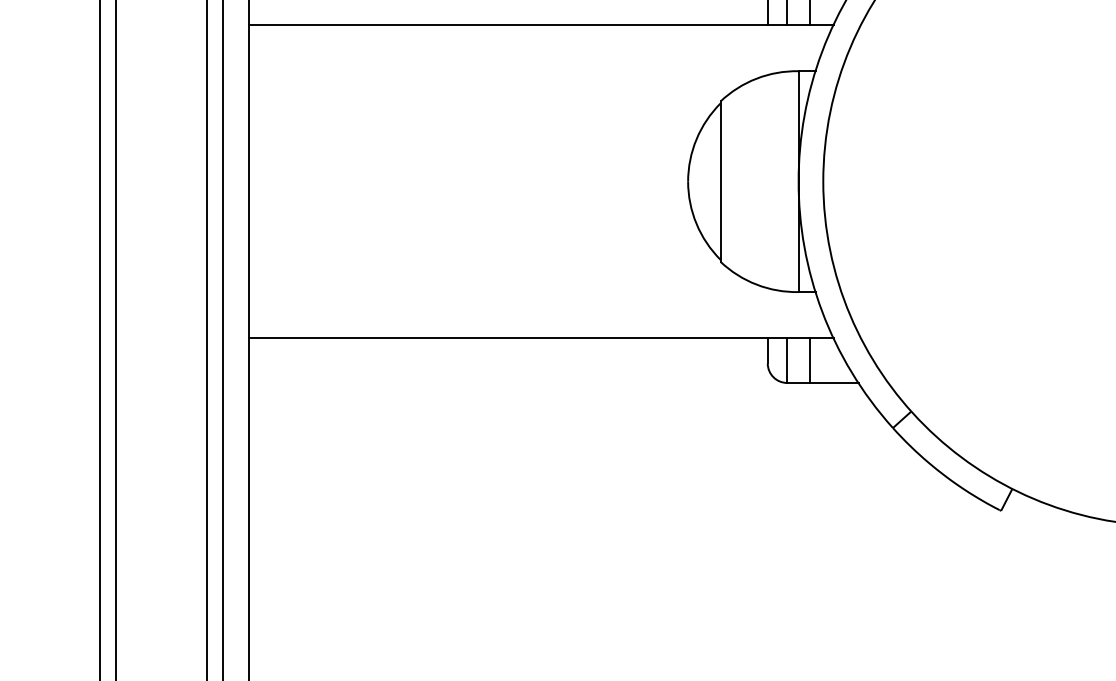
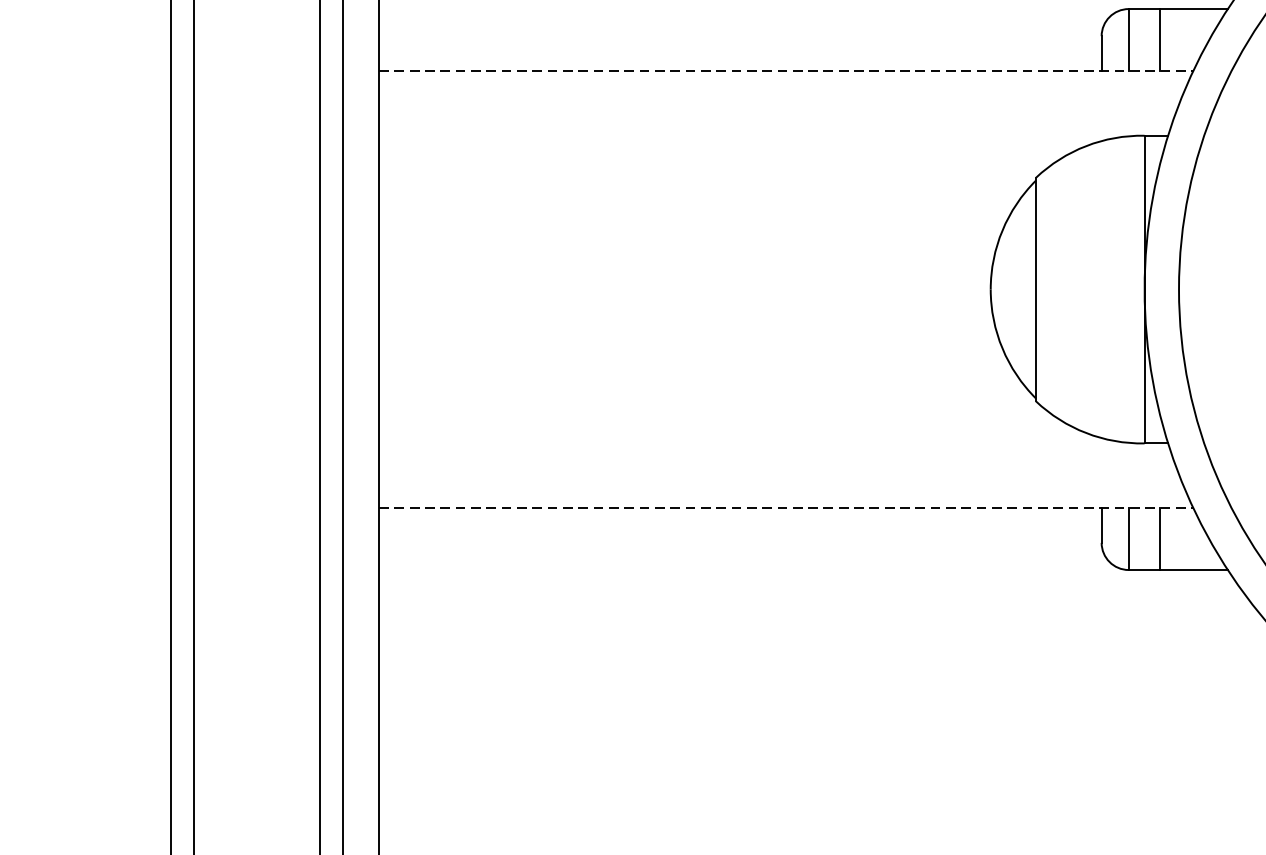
line: (541, 25) -> (786, 72), solid -> dashed
line: (541, 338) -> (786, 508), solid -> dashed

